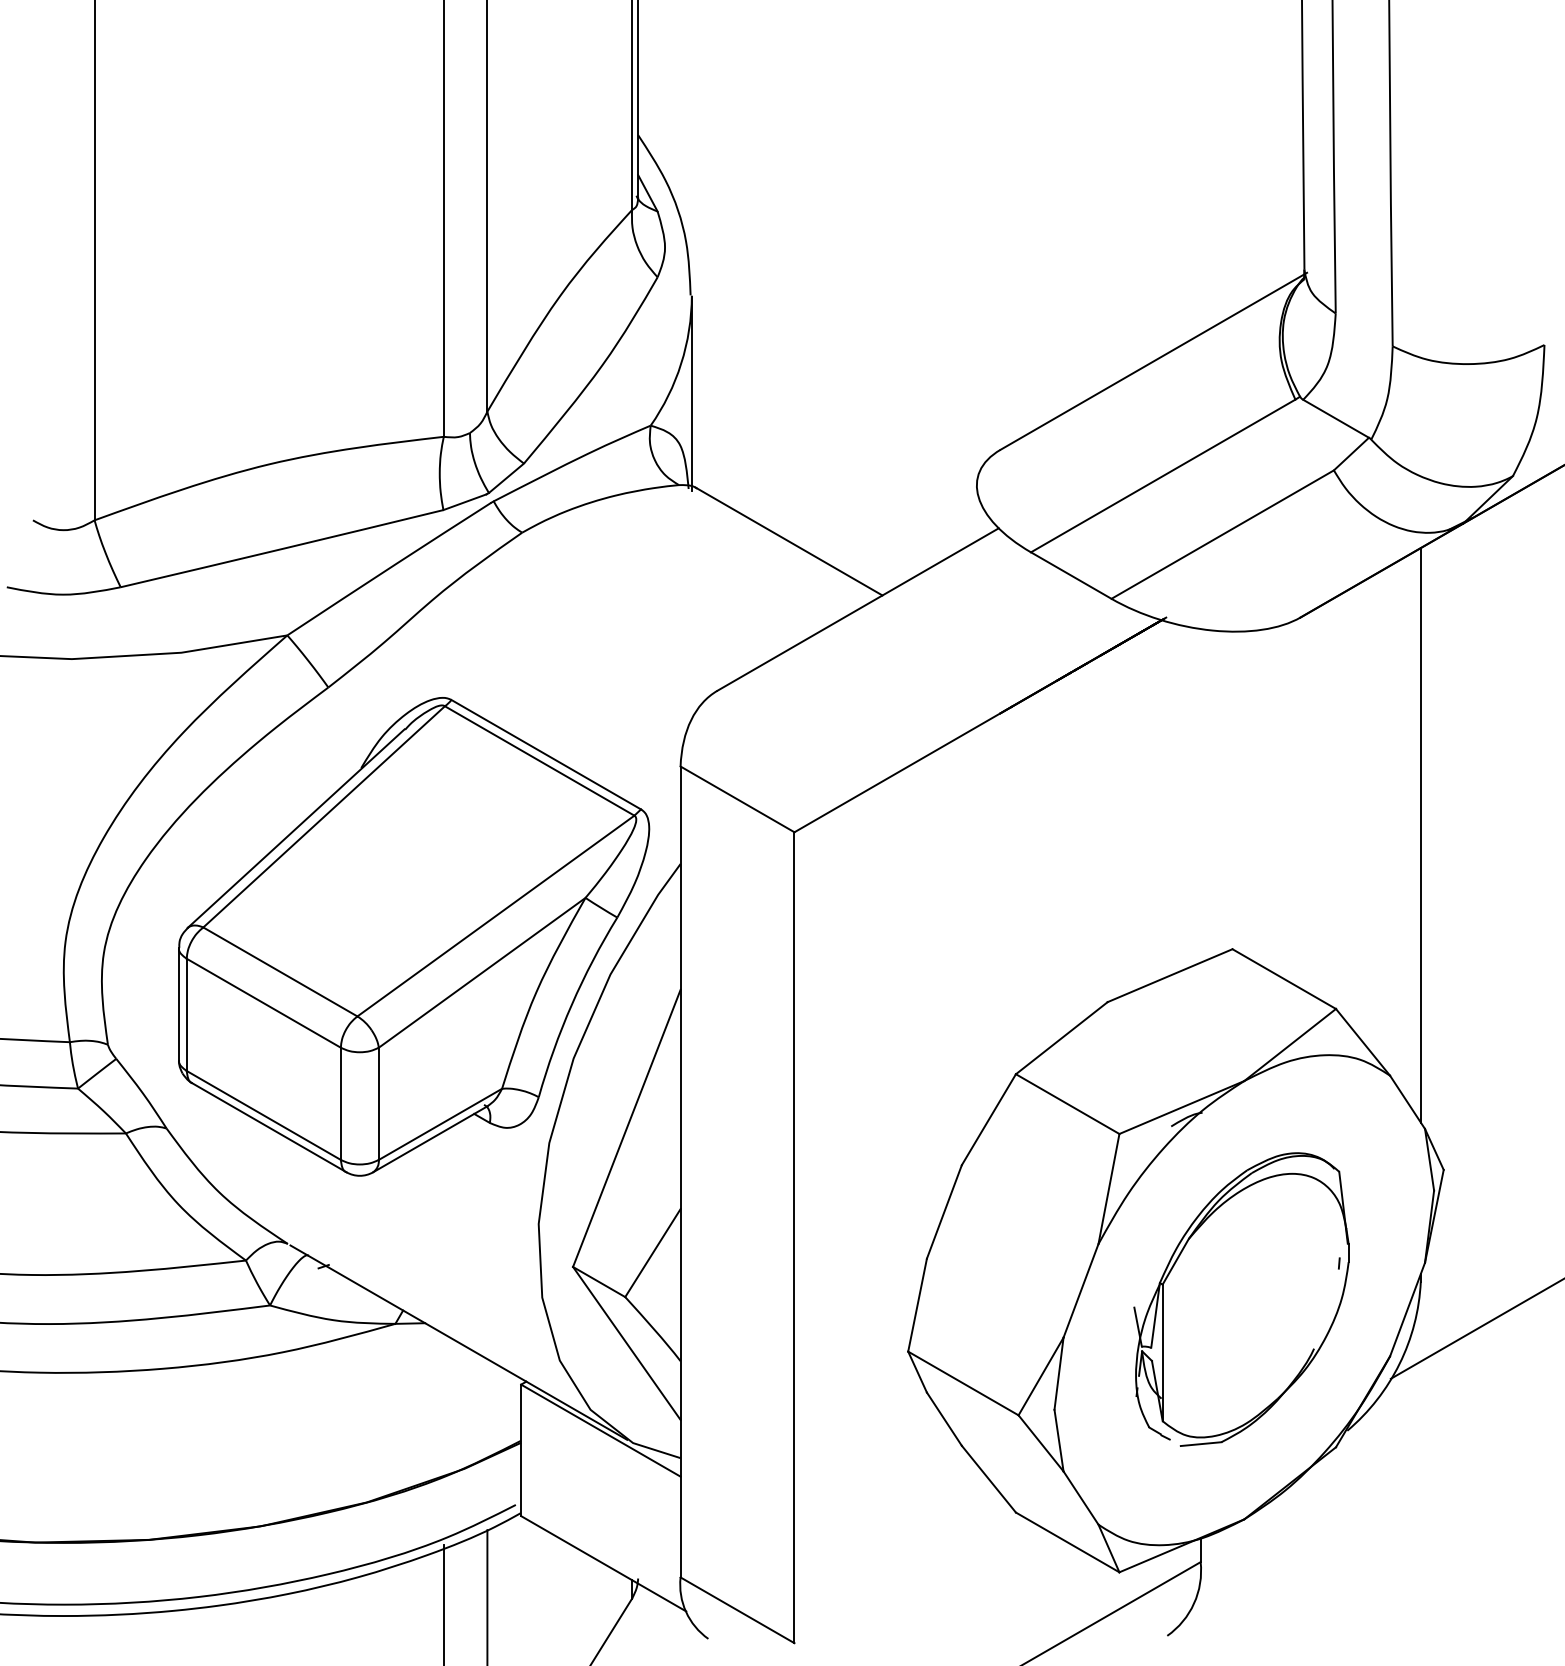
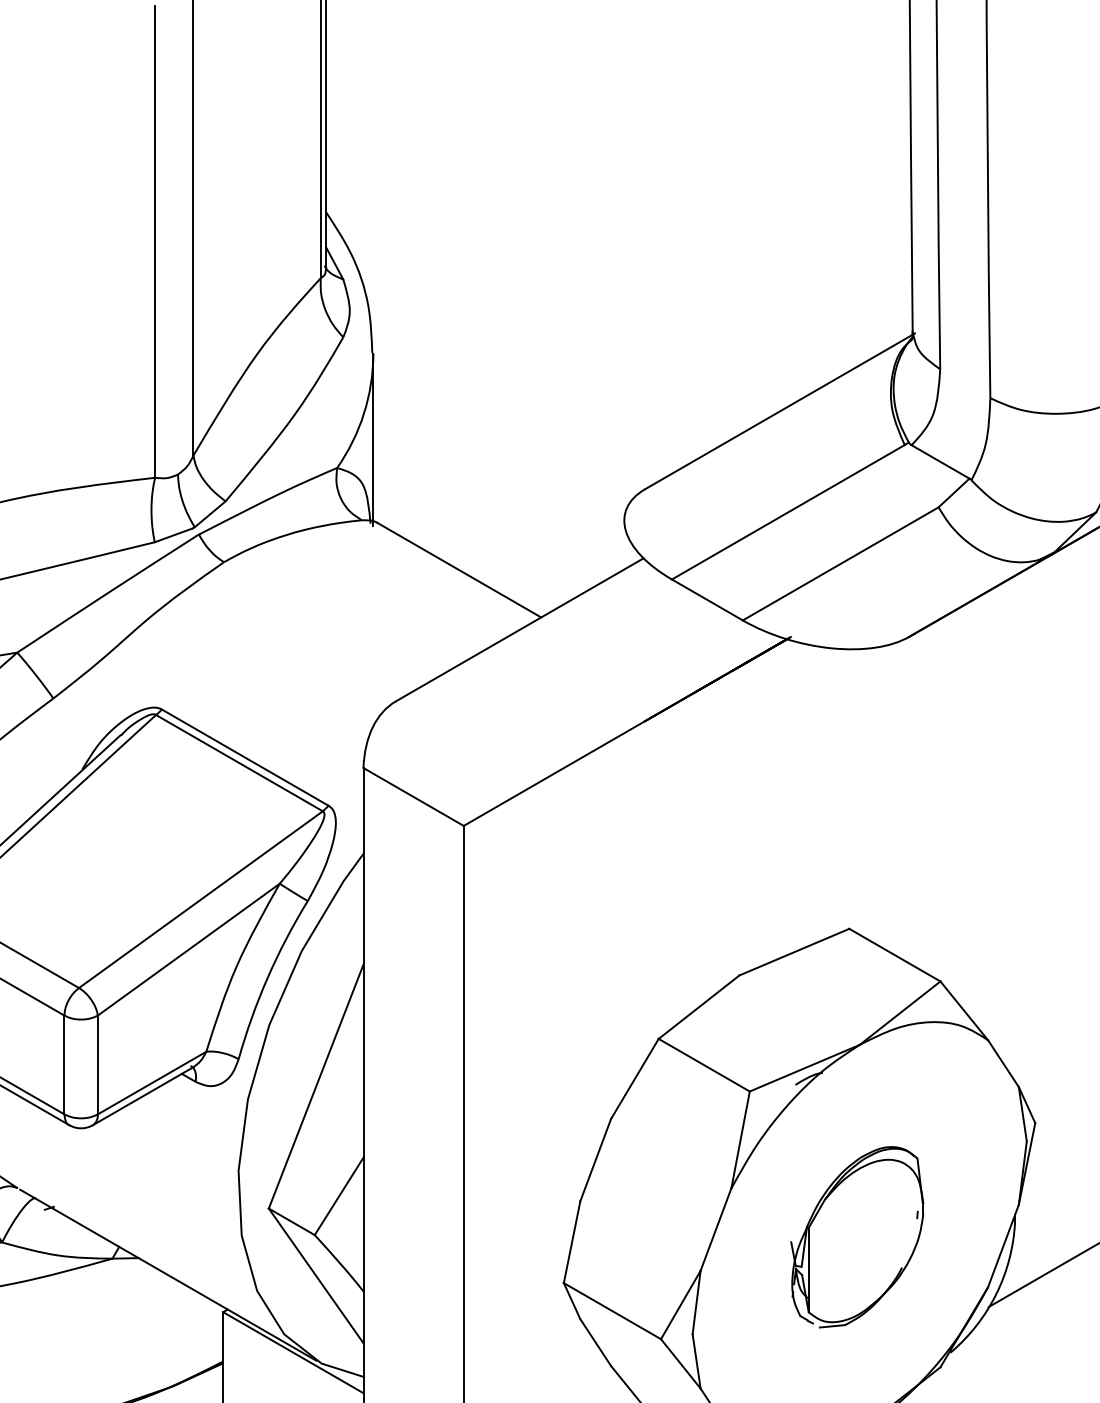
line: (1420, 835) -> (1014, 828), removed
part: (1241, 1299) -> (857, 1237), size x0.7

